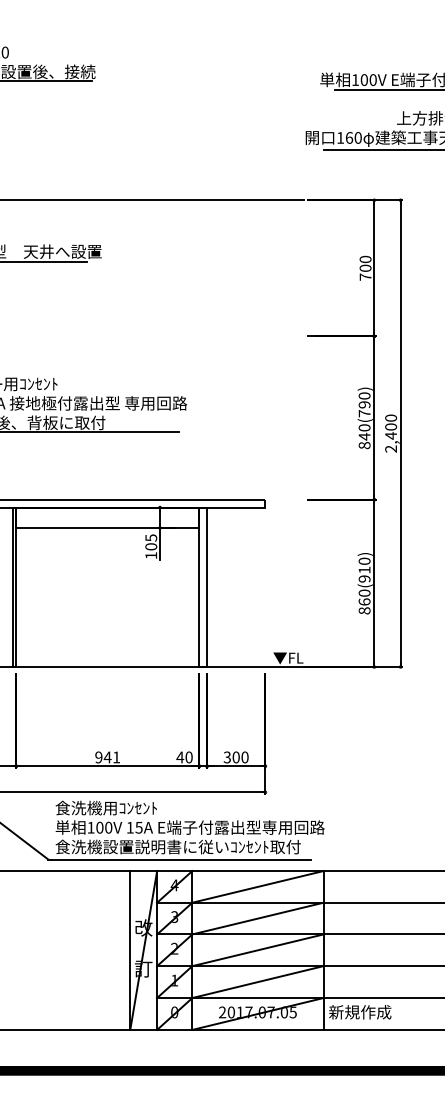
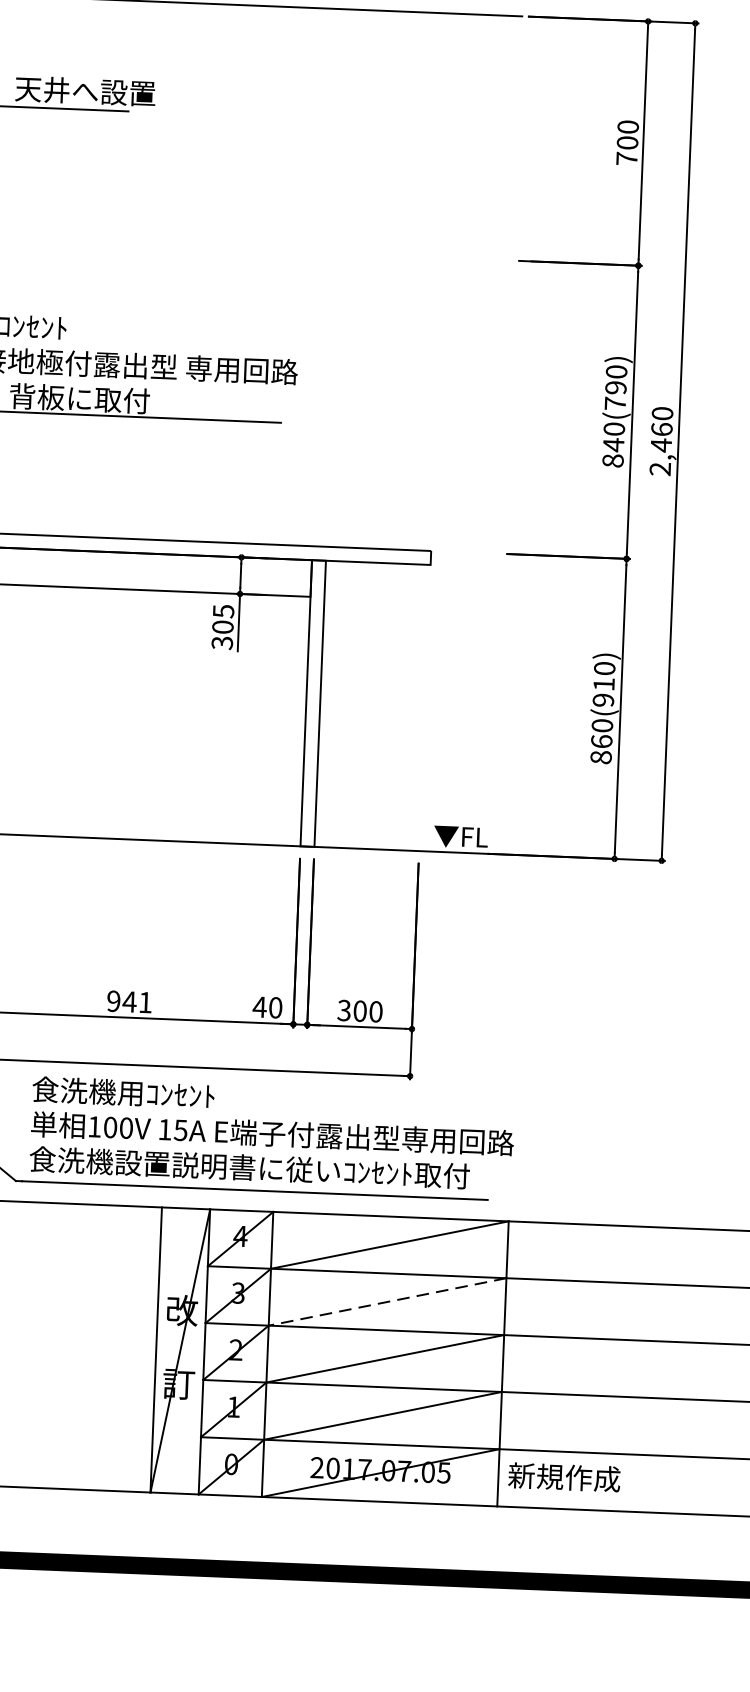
text: (390, 426) -> (660, 428), 2,400 -> 2,460
text: (151, 555) -> (222, 642), 105 -> 305
line: (257, 918) -> (386, 1301), solid -> dashed

